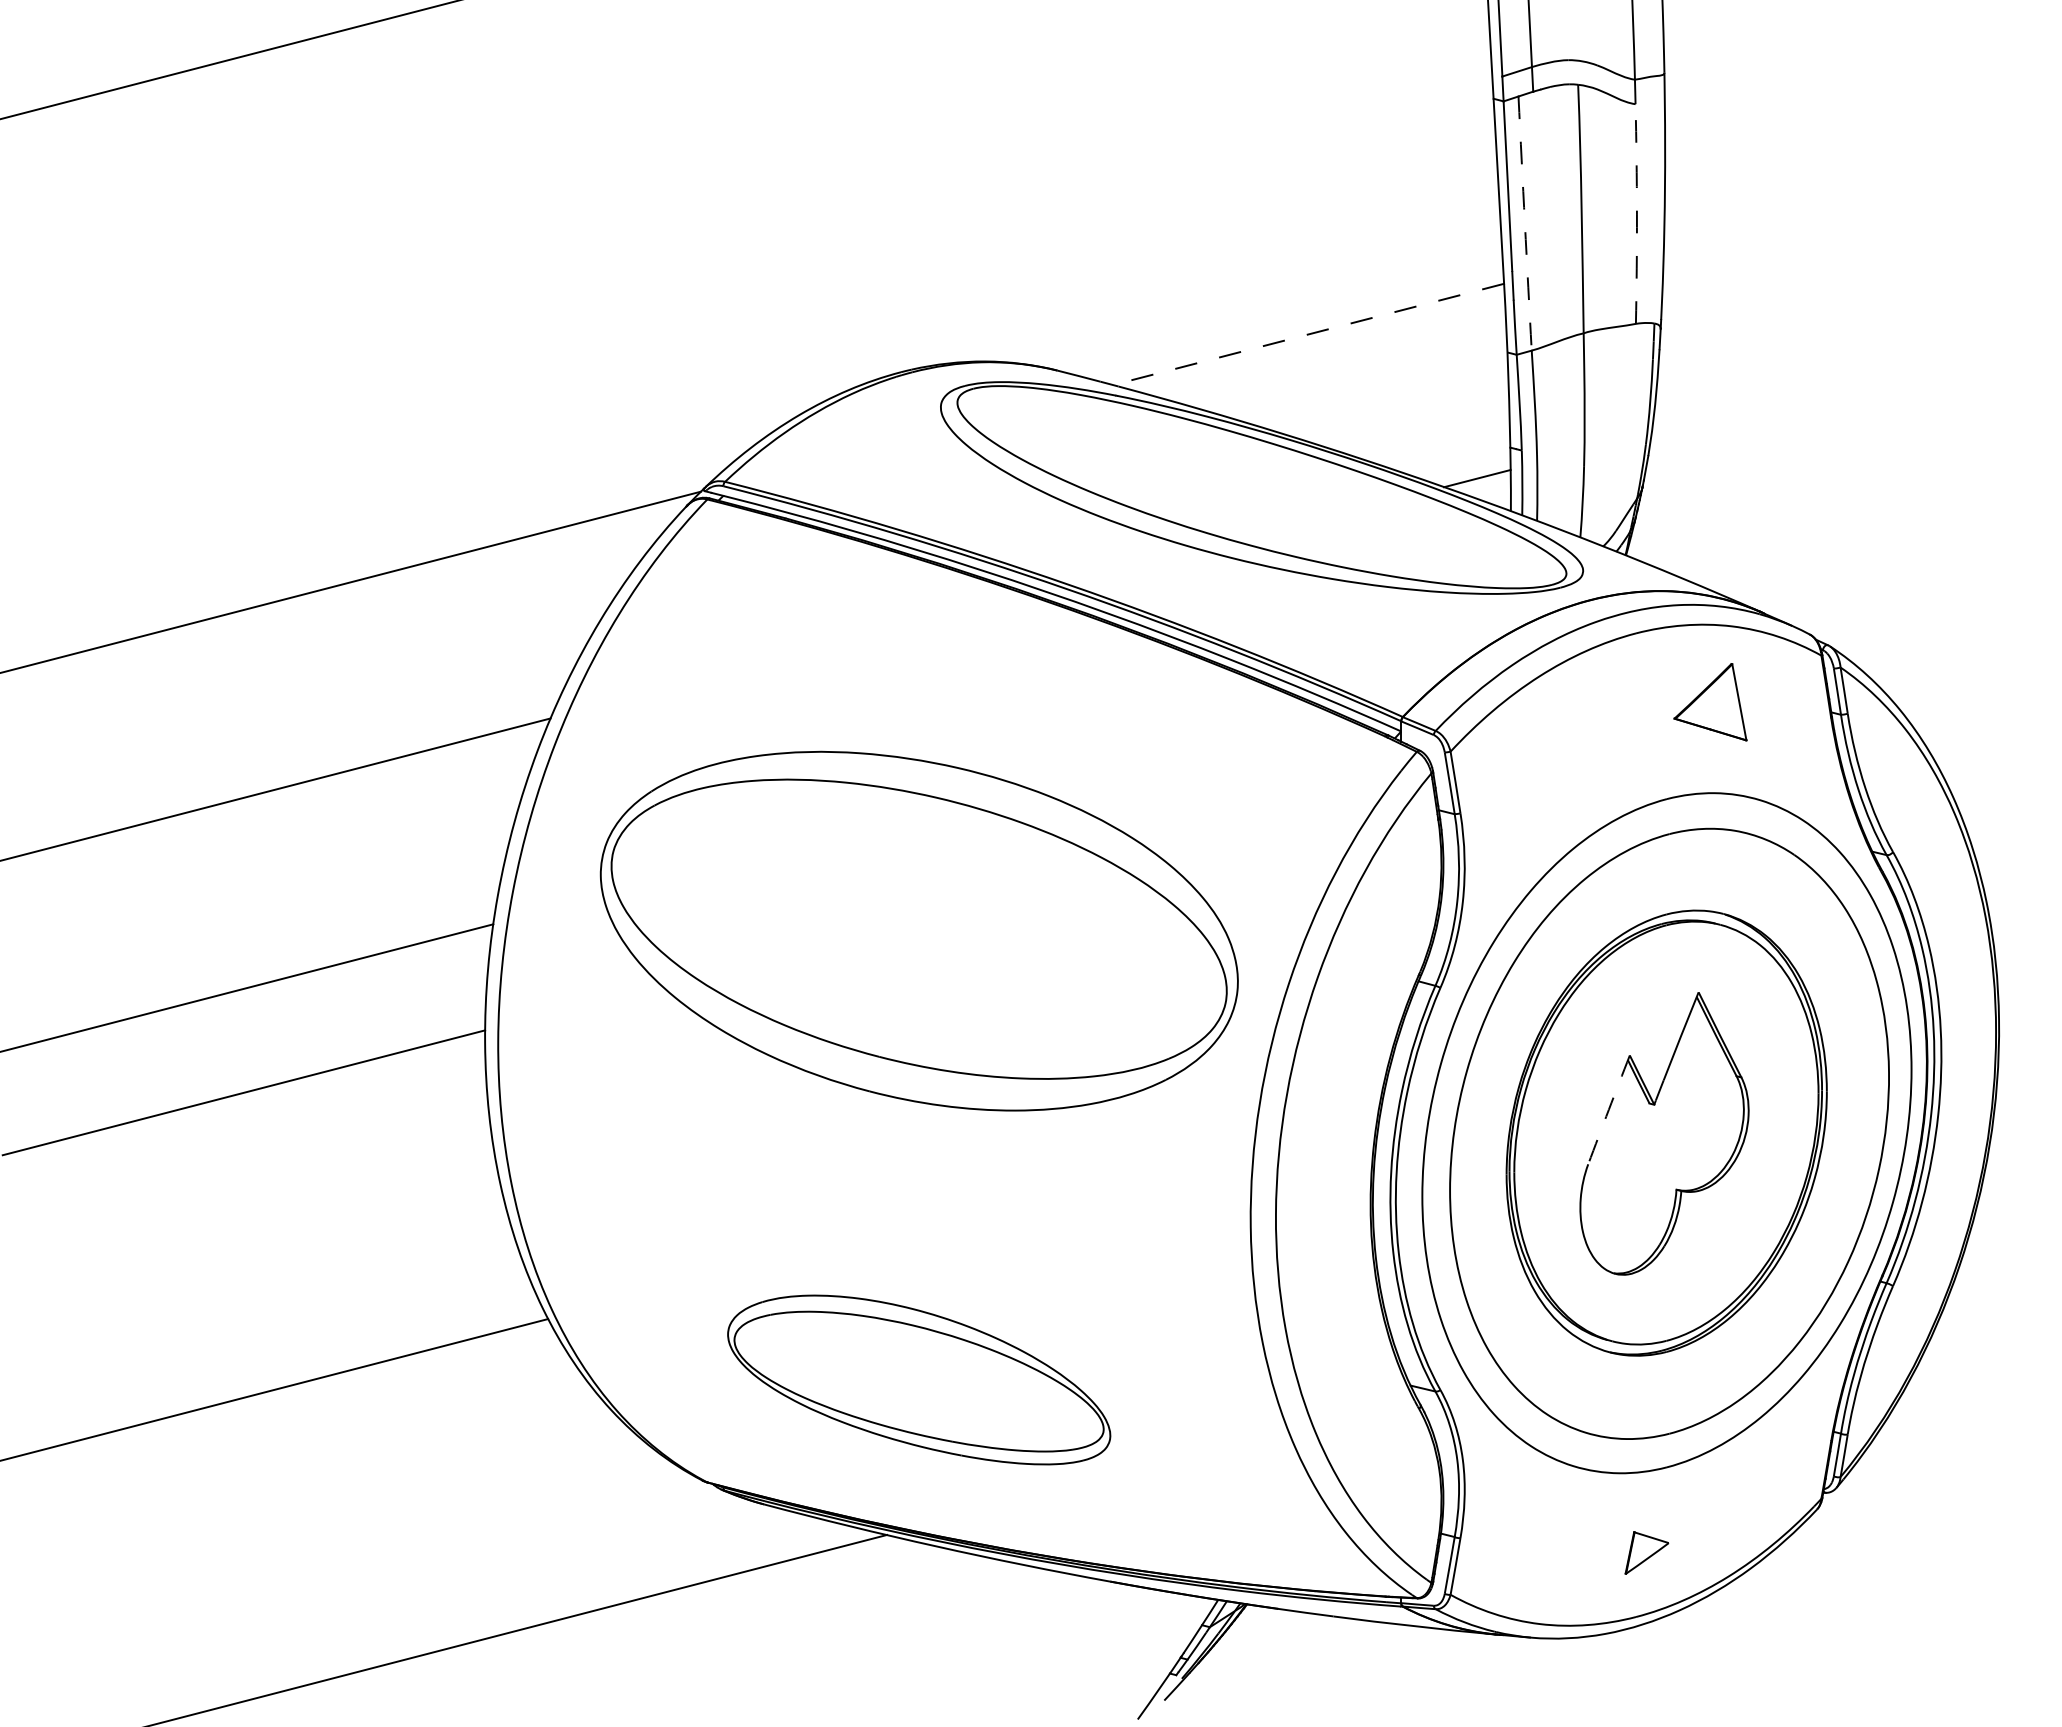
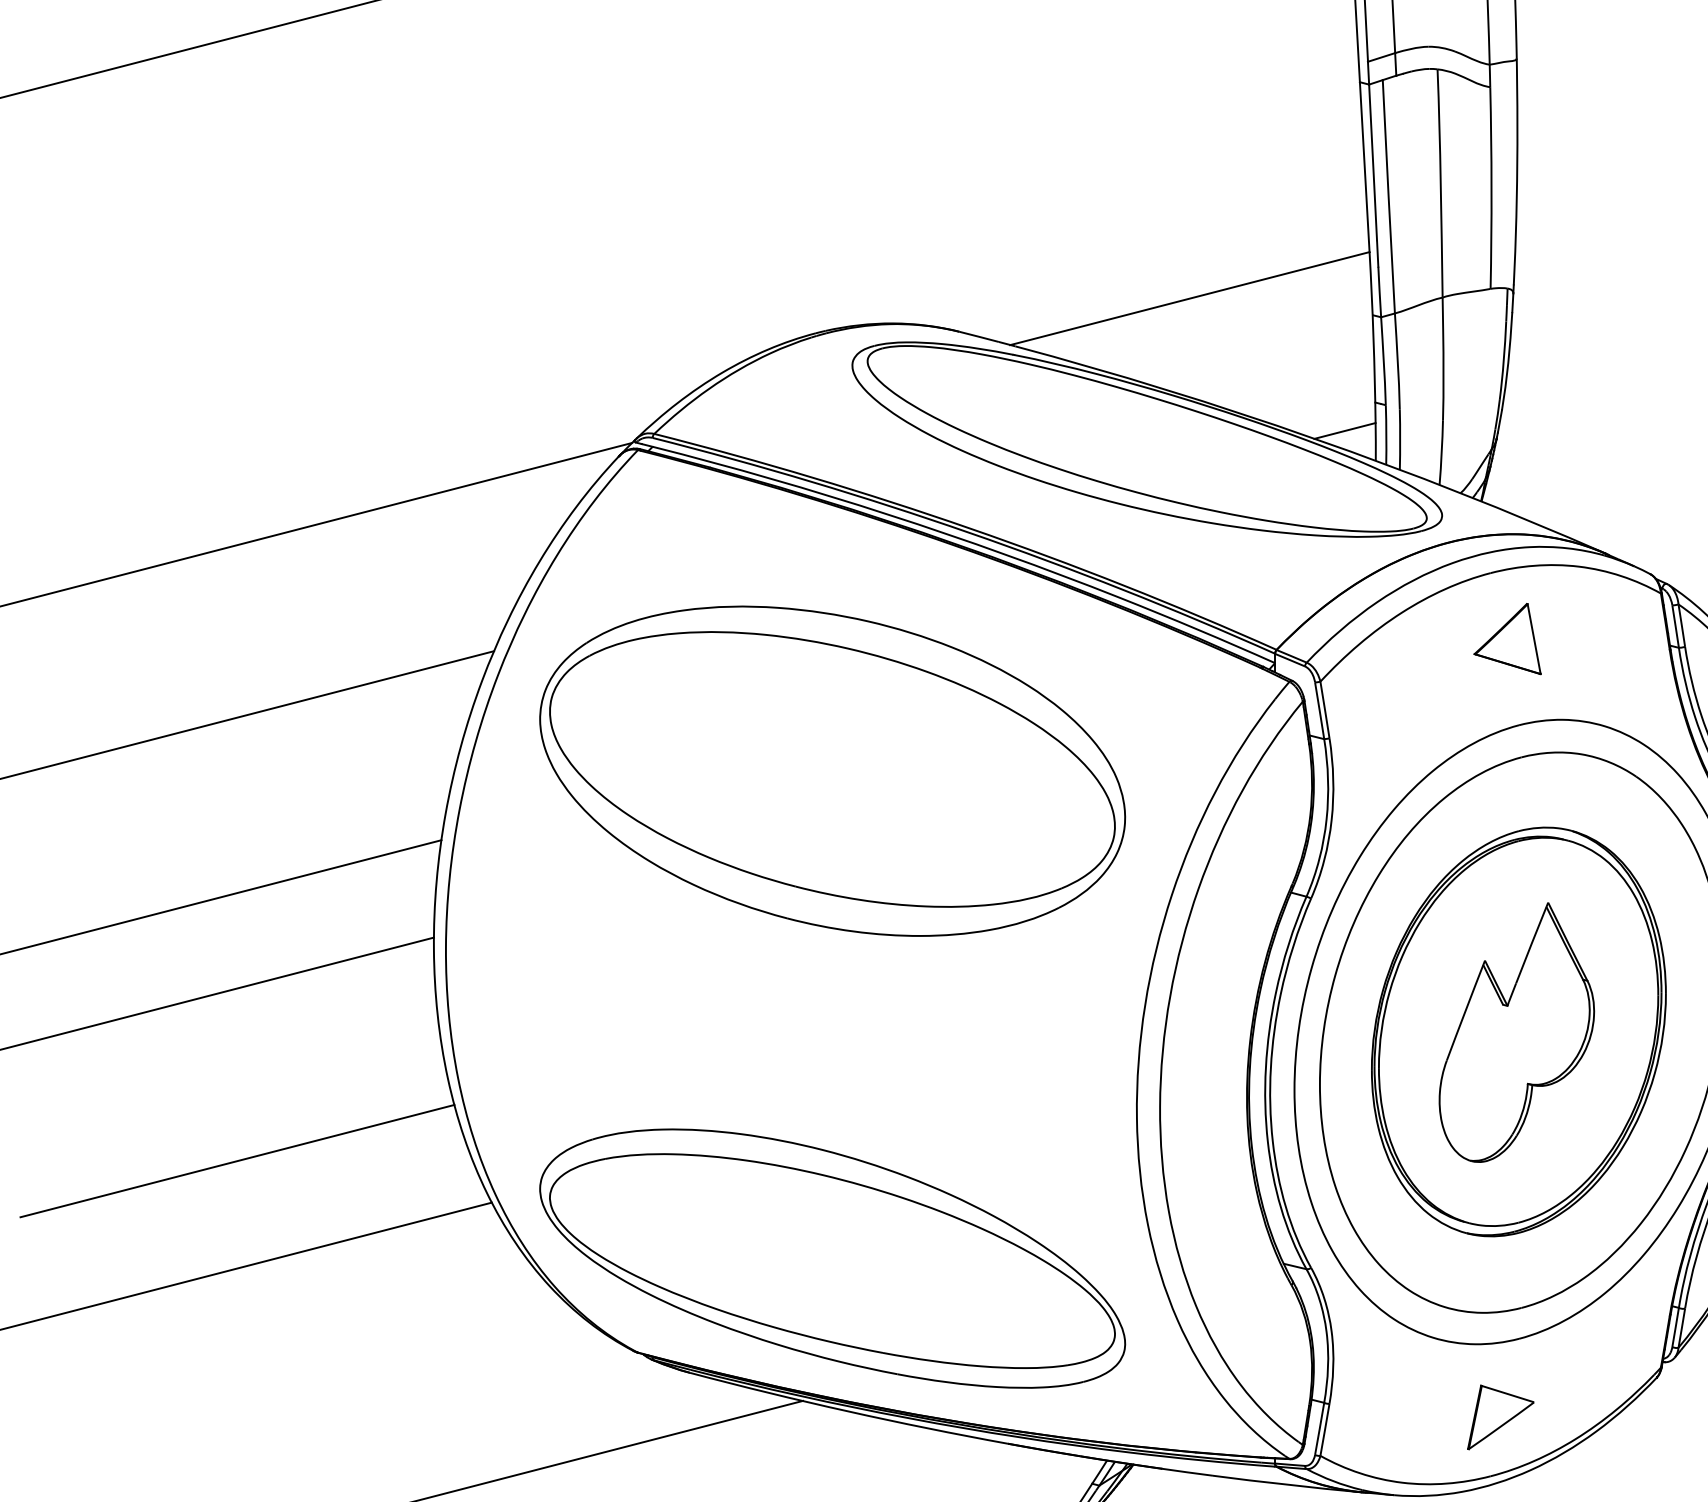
arc: (1636, 214) -> (1491, 188), dashed -> solid
arc: (1524, 223) -> (1388, 196), dashed -> solid
line: (1307, 334) -> (1189, 298), dashed -> solid
part: (1710, 702) -> (1507, 639), moved
part: (918, 930) -> (831, 770), moved
arc: (1608, 1109) -> (1465, 1010), dashed -> solid
line: (270, 1273) -> (236, 1160), added
part: (918, 1379) -> (831, 1258), size x1.67
part: (1646, 1552) -> (1500, 1417), size x1.67

